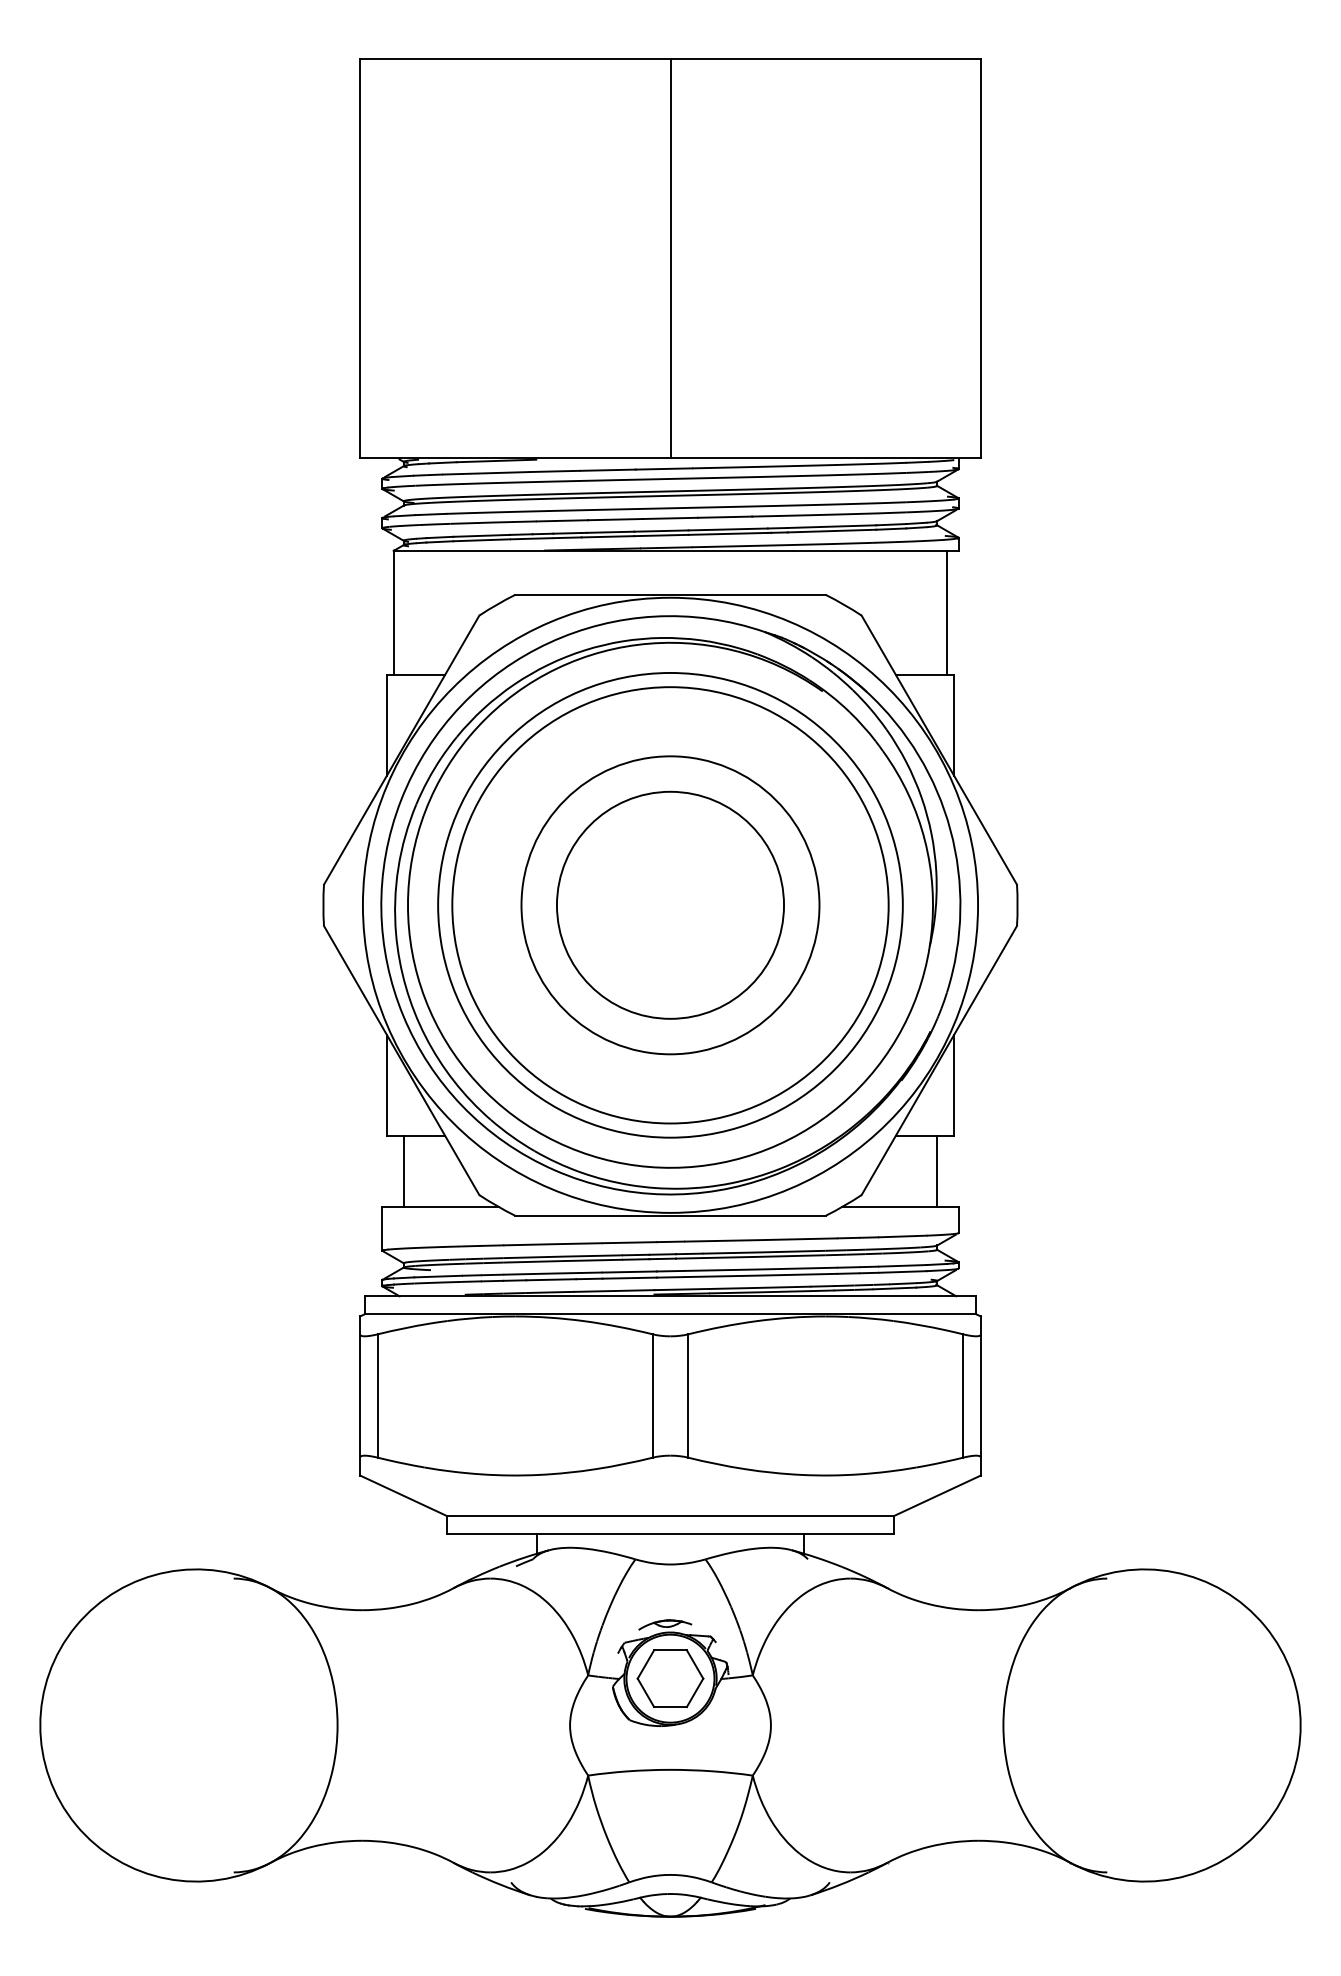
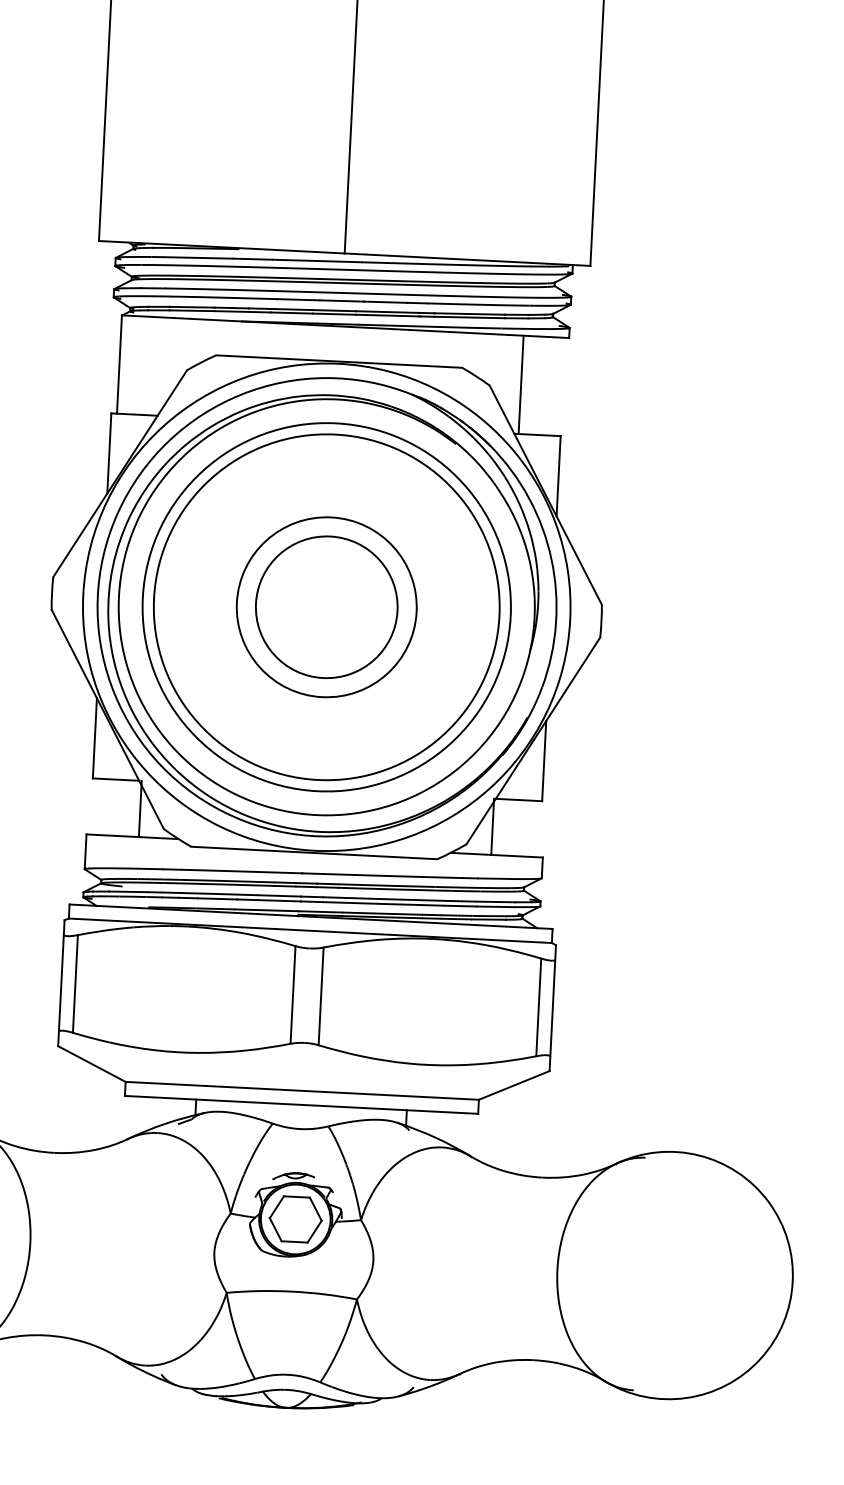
line: (947, 612) -> (521, 384), moved
circle: (670, 905) -> (326, 607), size x0.6
line: (404, 1170) -> (140, 808), moved
line: (936, 1170) -> (492, 826), moved

